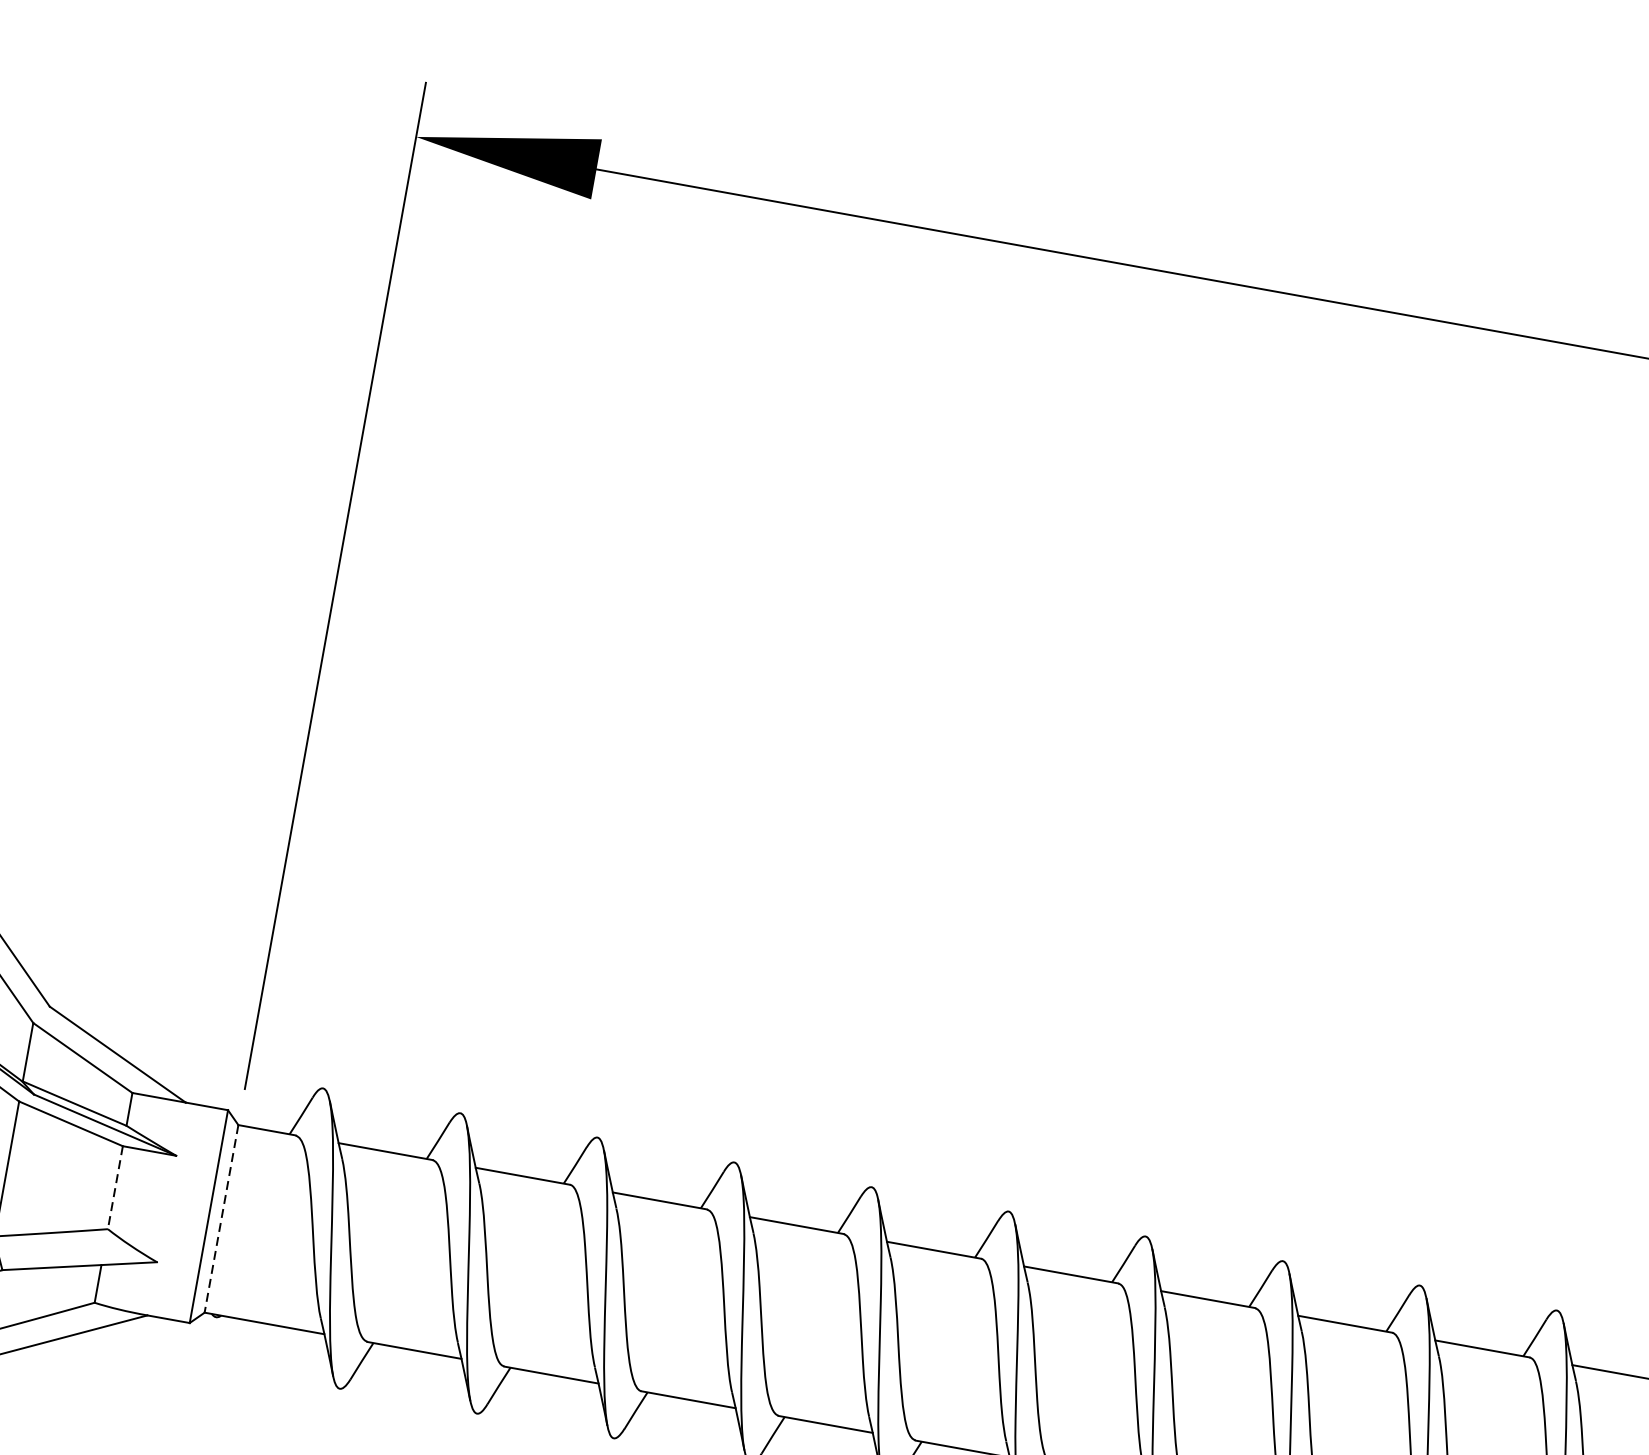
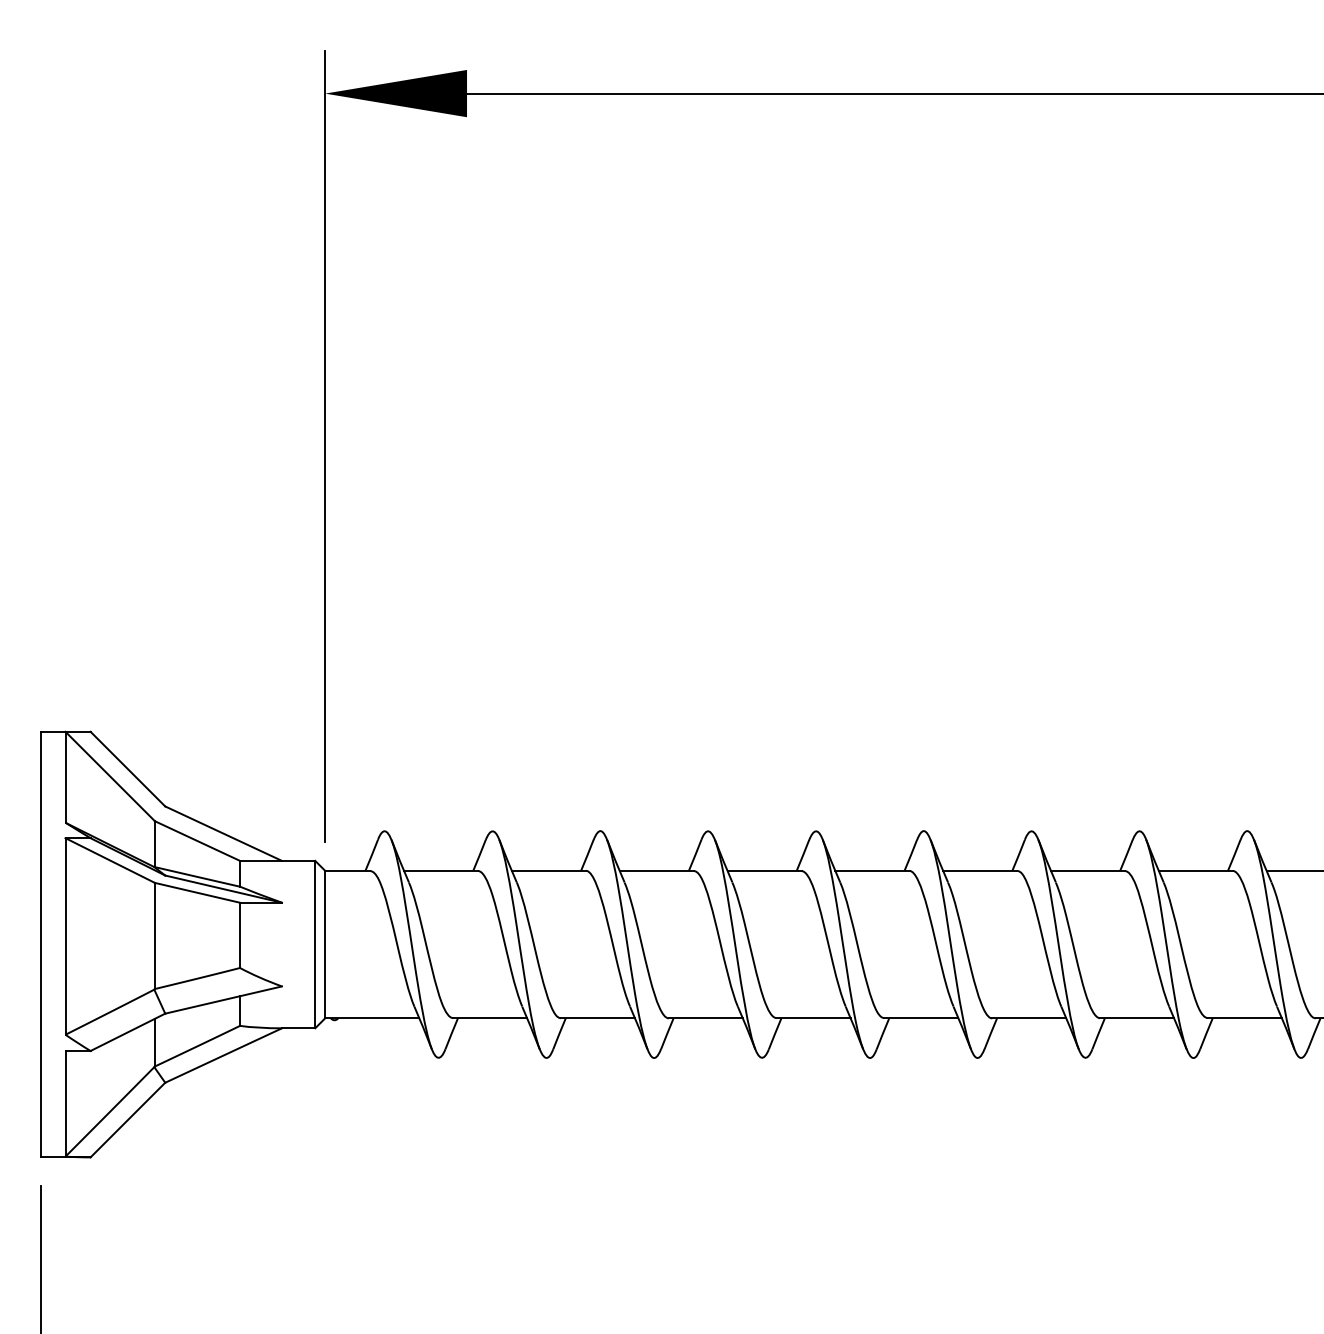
line: (115, 1187) -> (240, 935), dashed -> solid
line: (221, 1218) -> (325, 944), dashed -> solid

